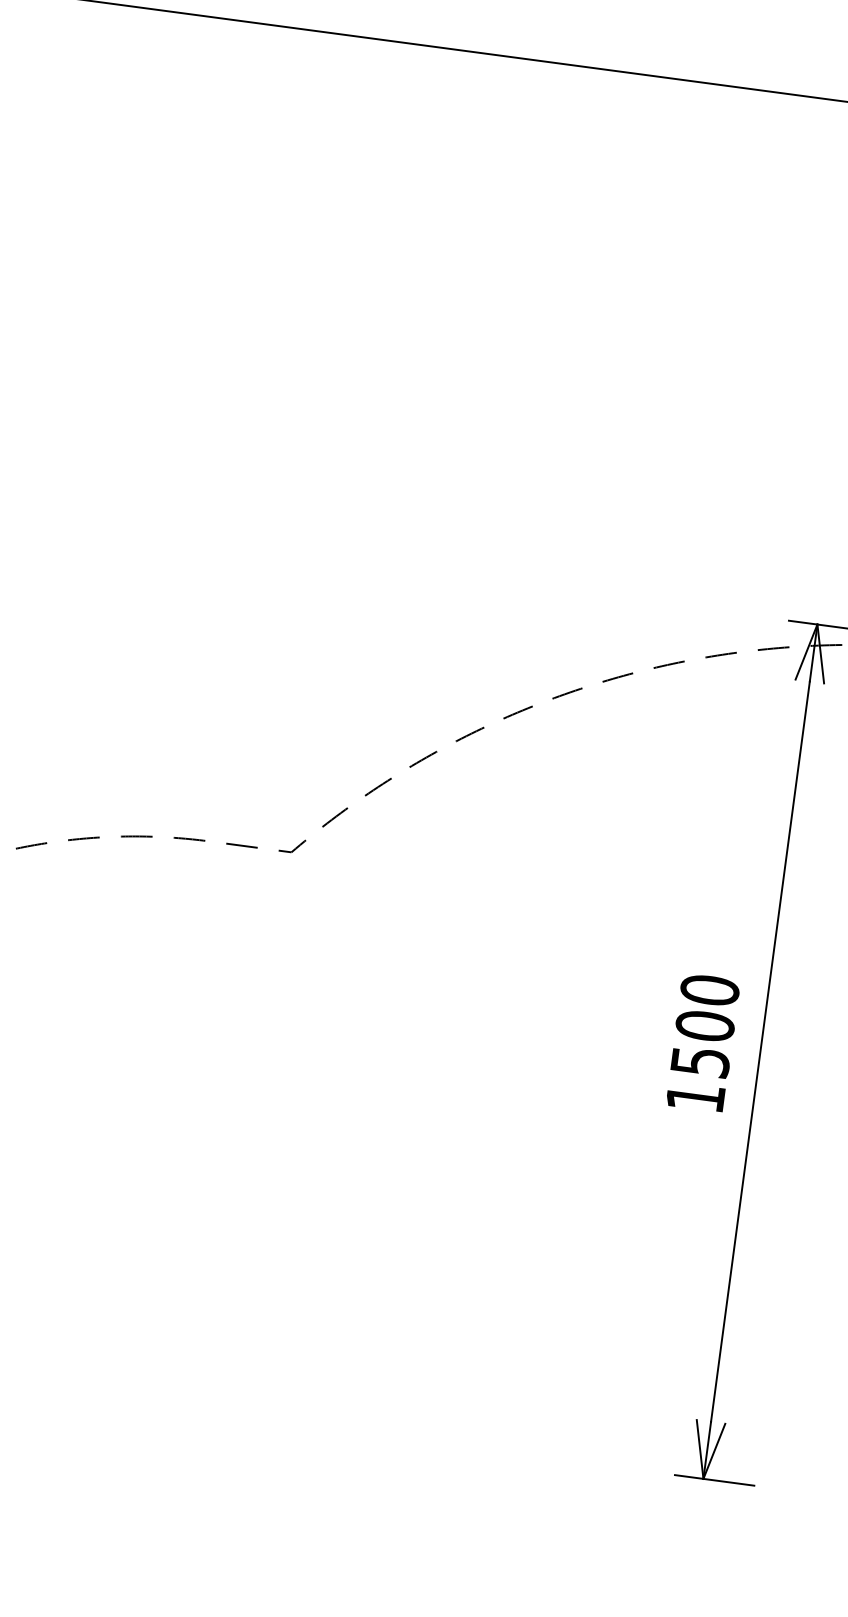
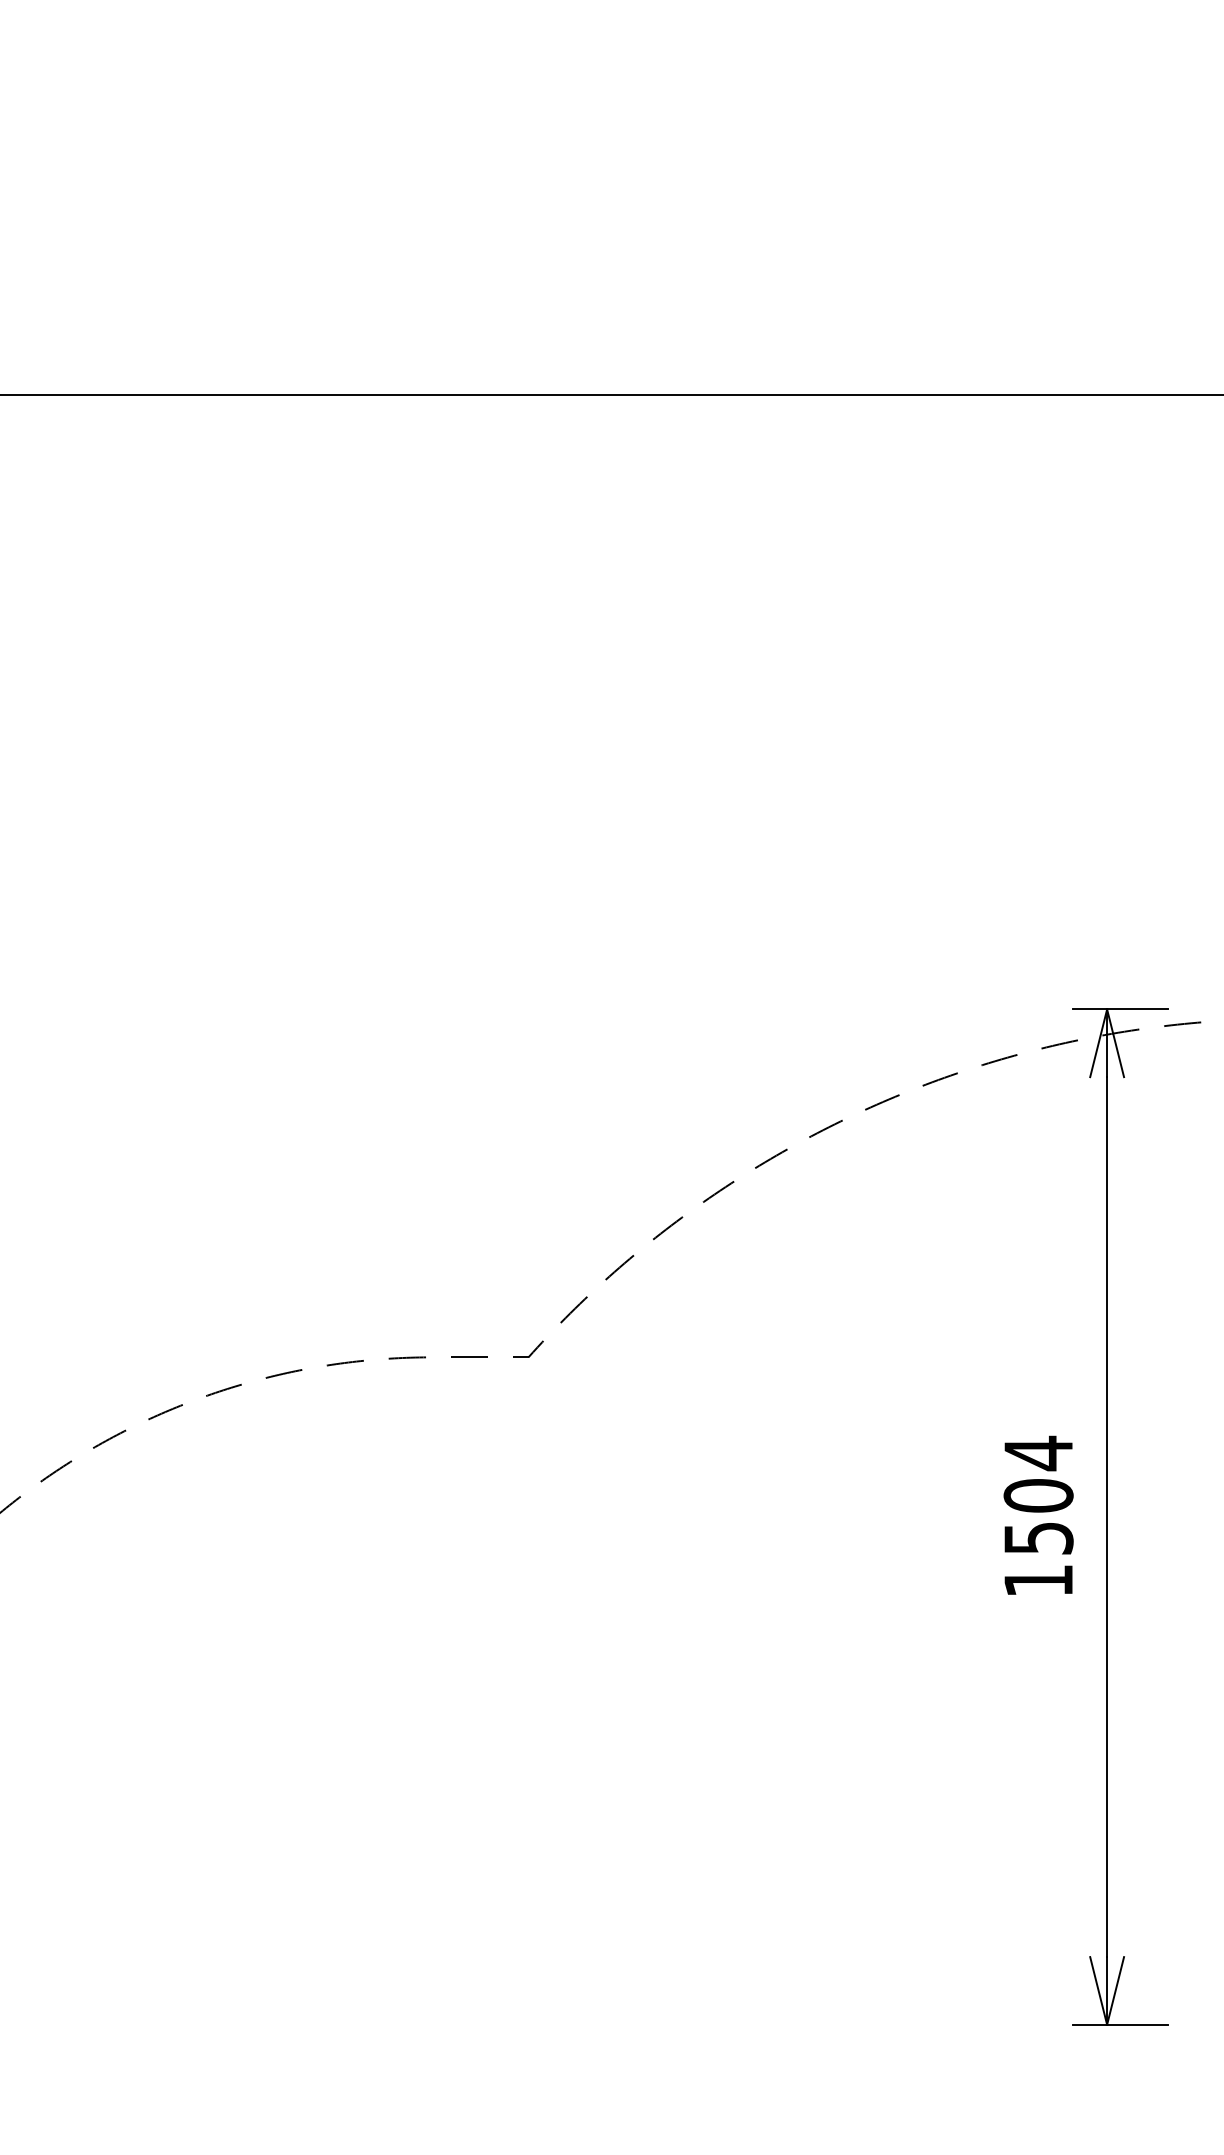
text: (709, 990) -> (1038, 1453), 1500 -> 1504

